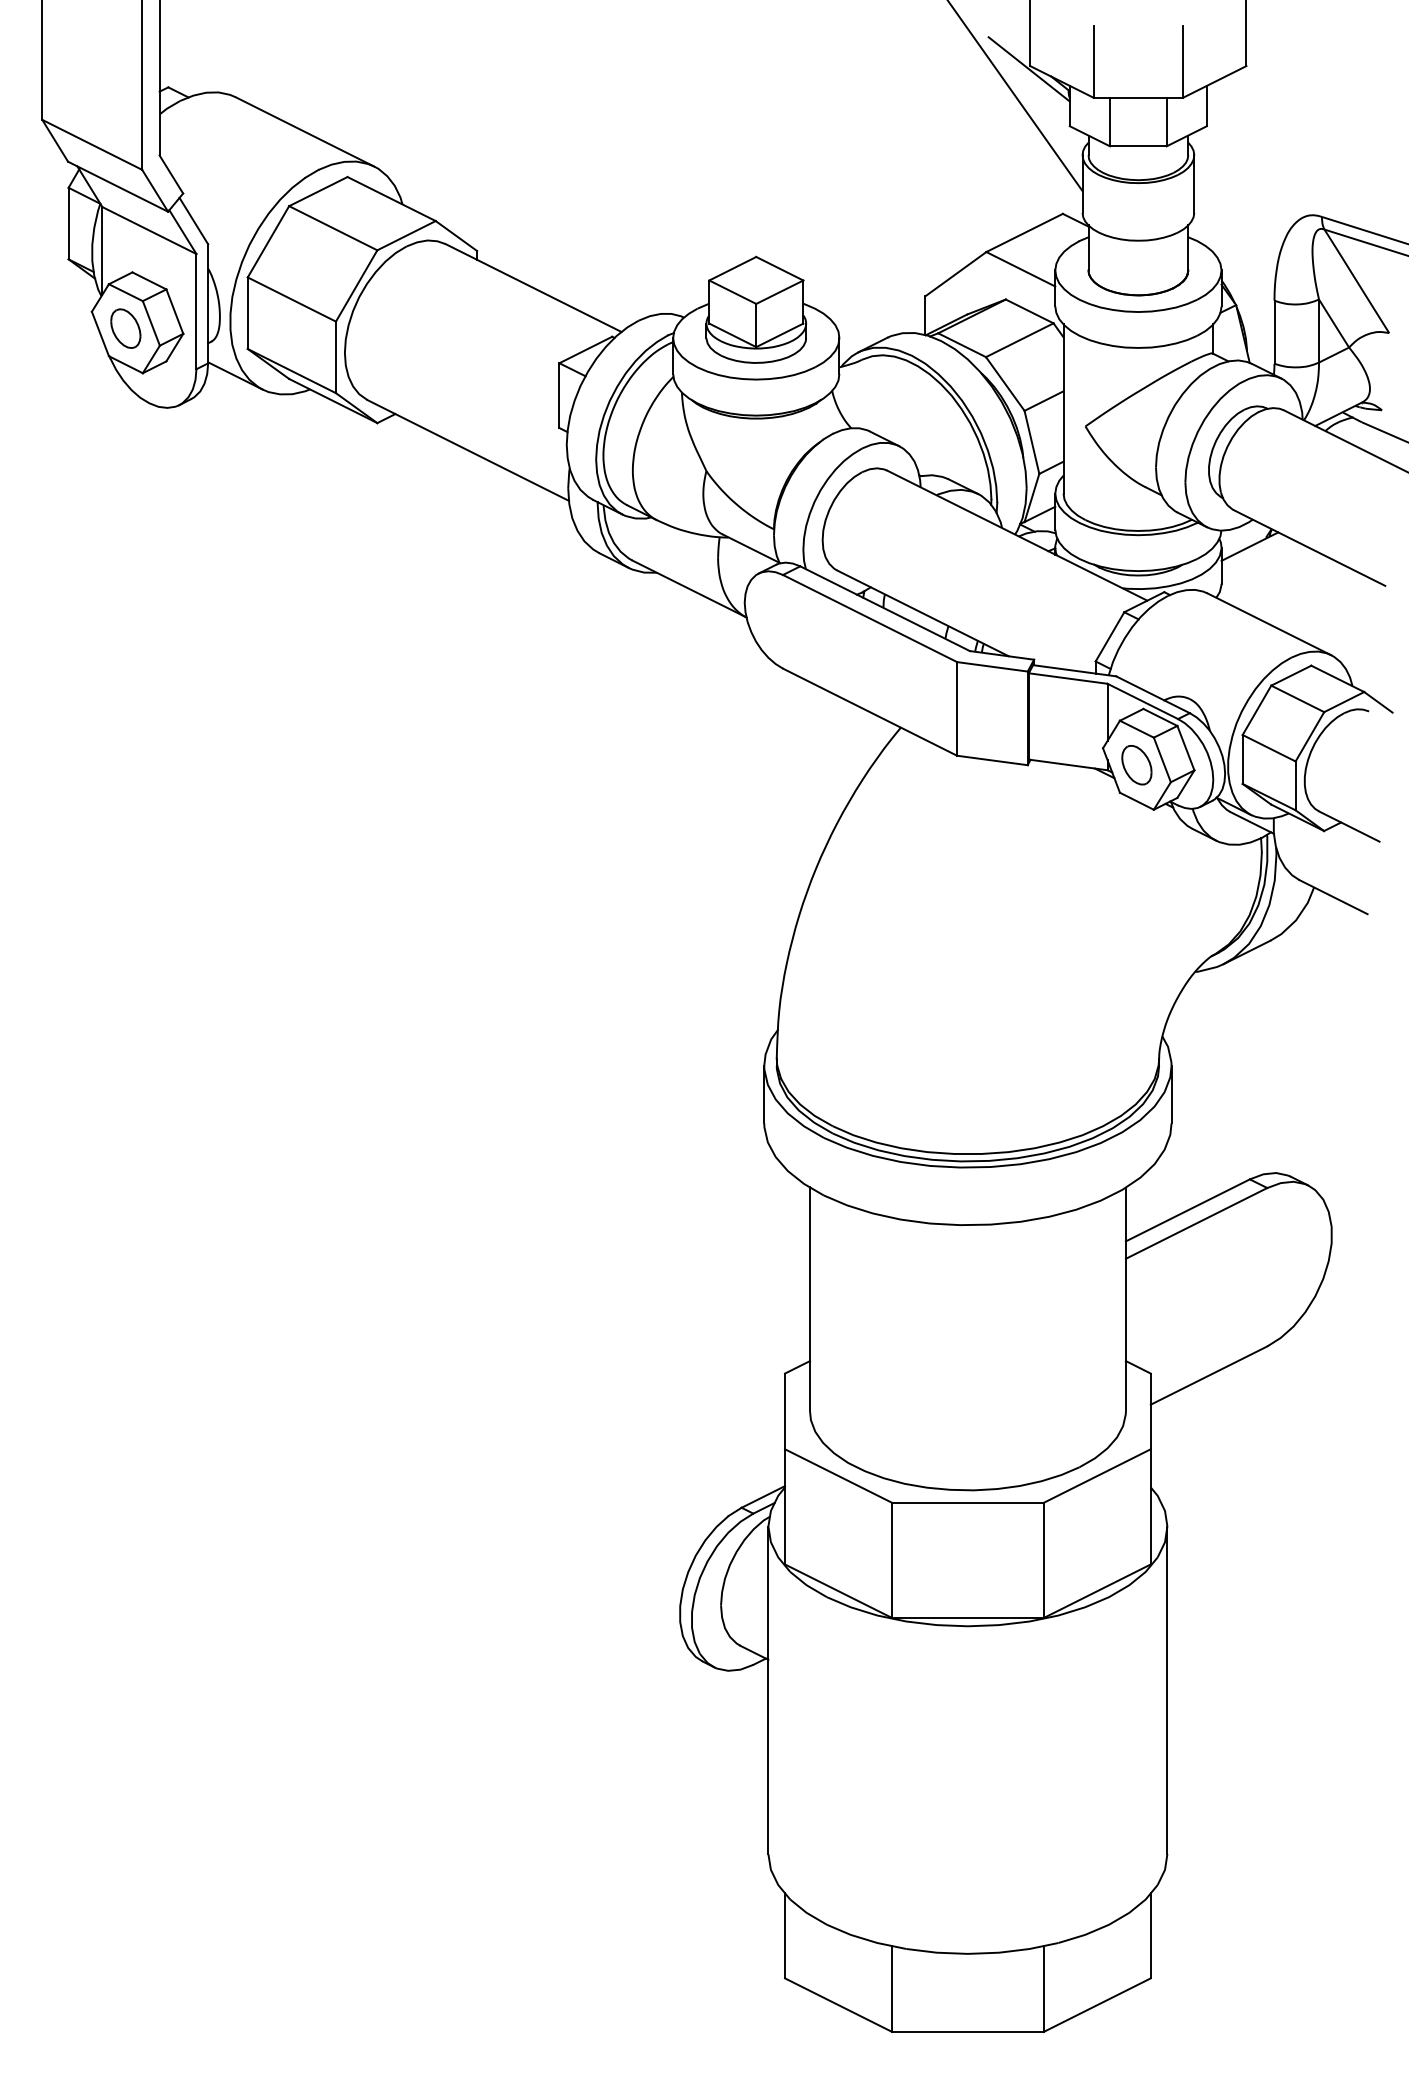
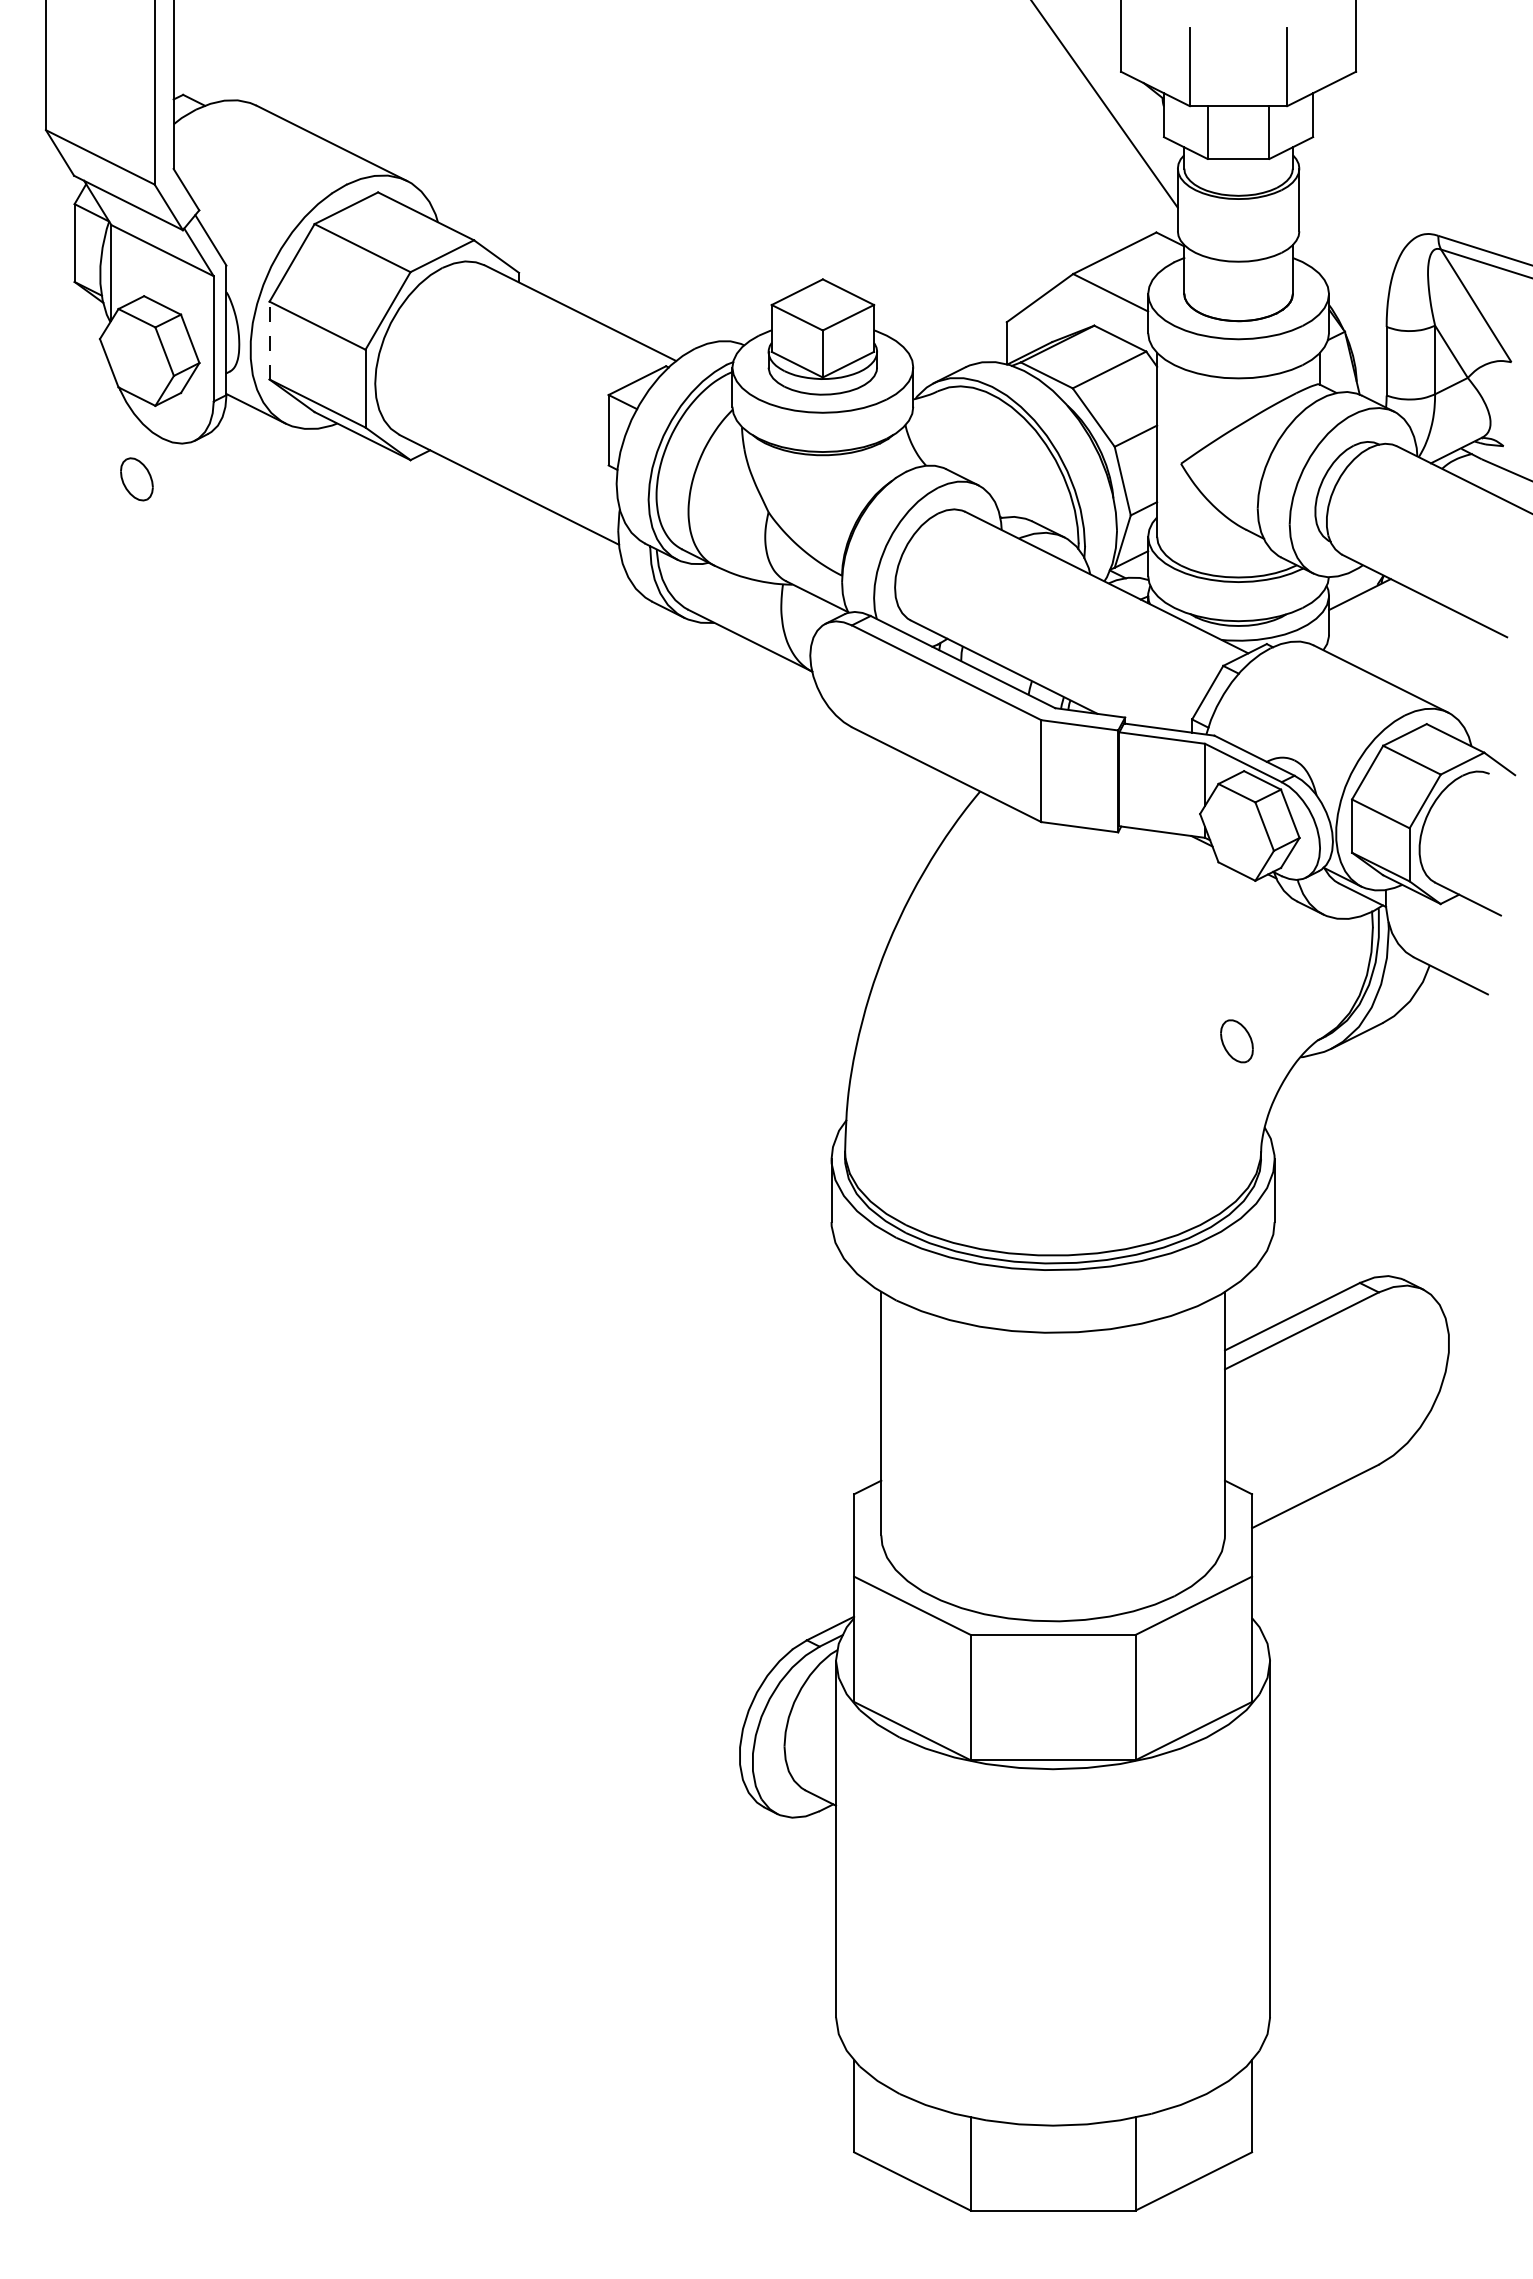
line: (1028, 69) -> (1119, 75), removed
line: (247, 313) -> (269, 340), solid -> dashed
part: (125, 328) -> (136, 479), moved
part: (1136, 765) -> (1236, 1041), moved

